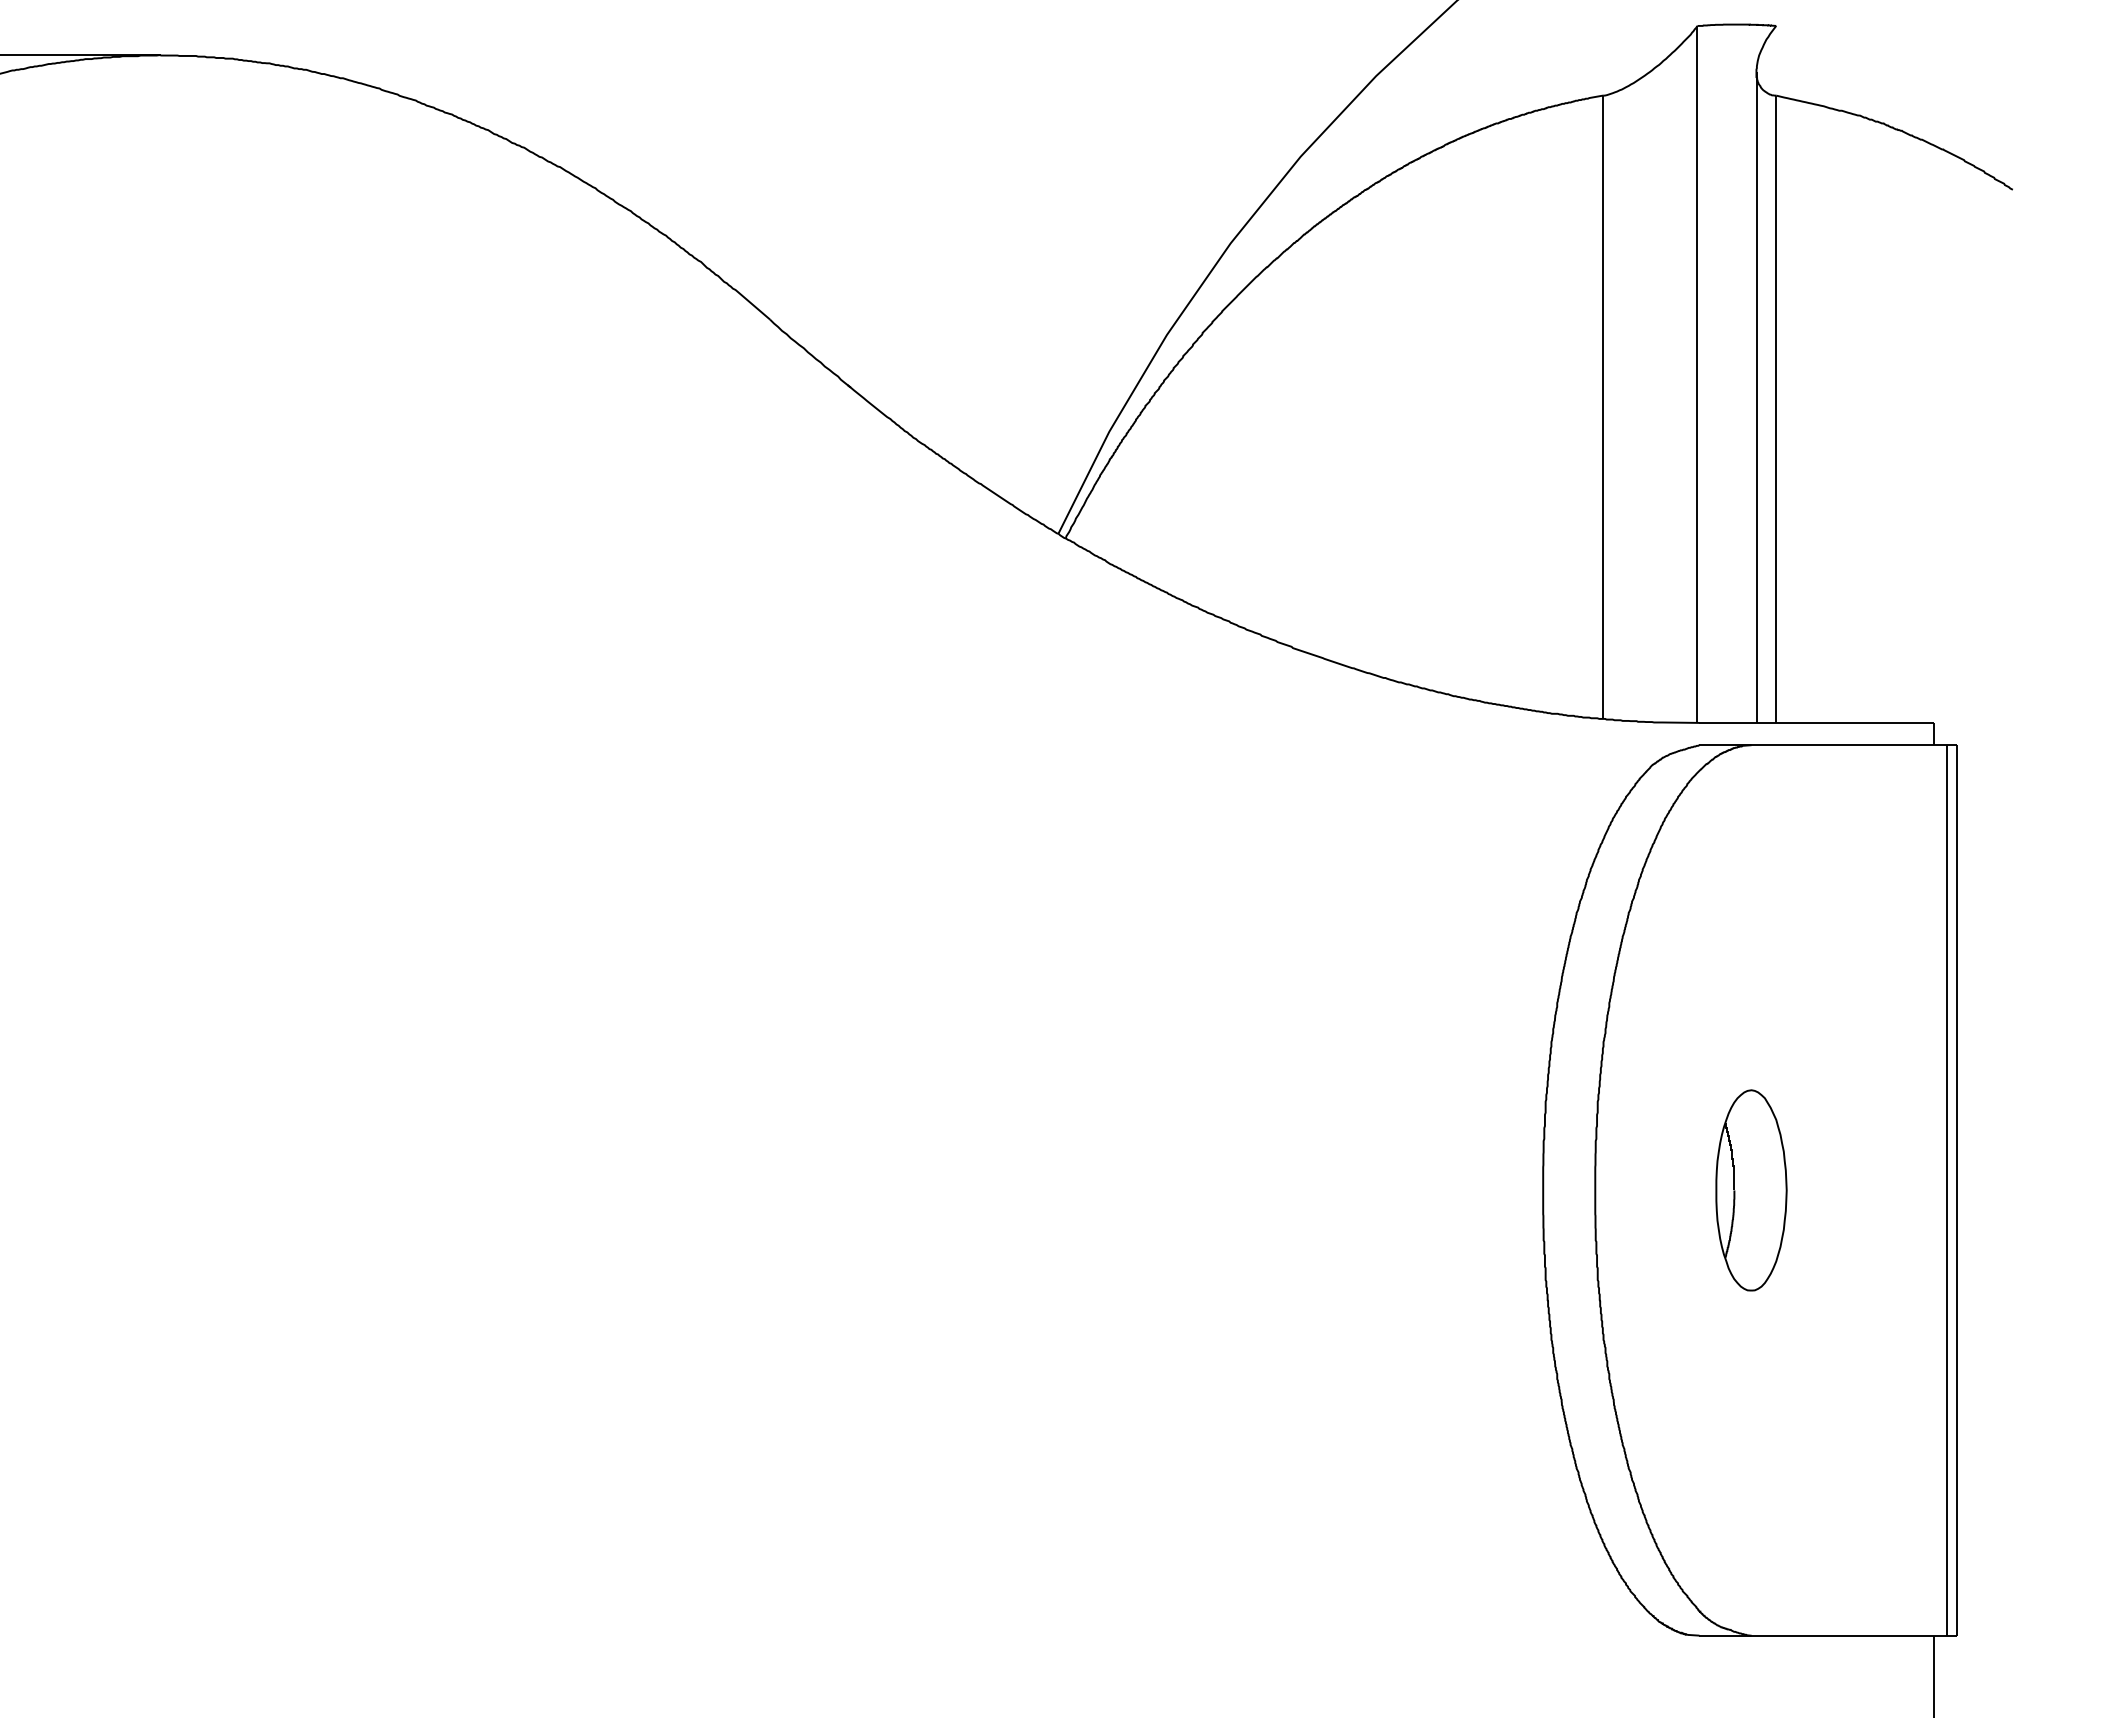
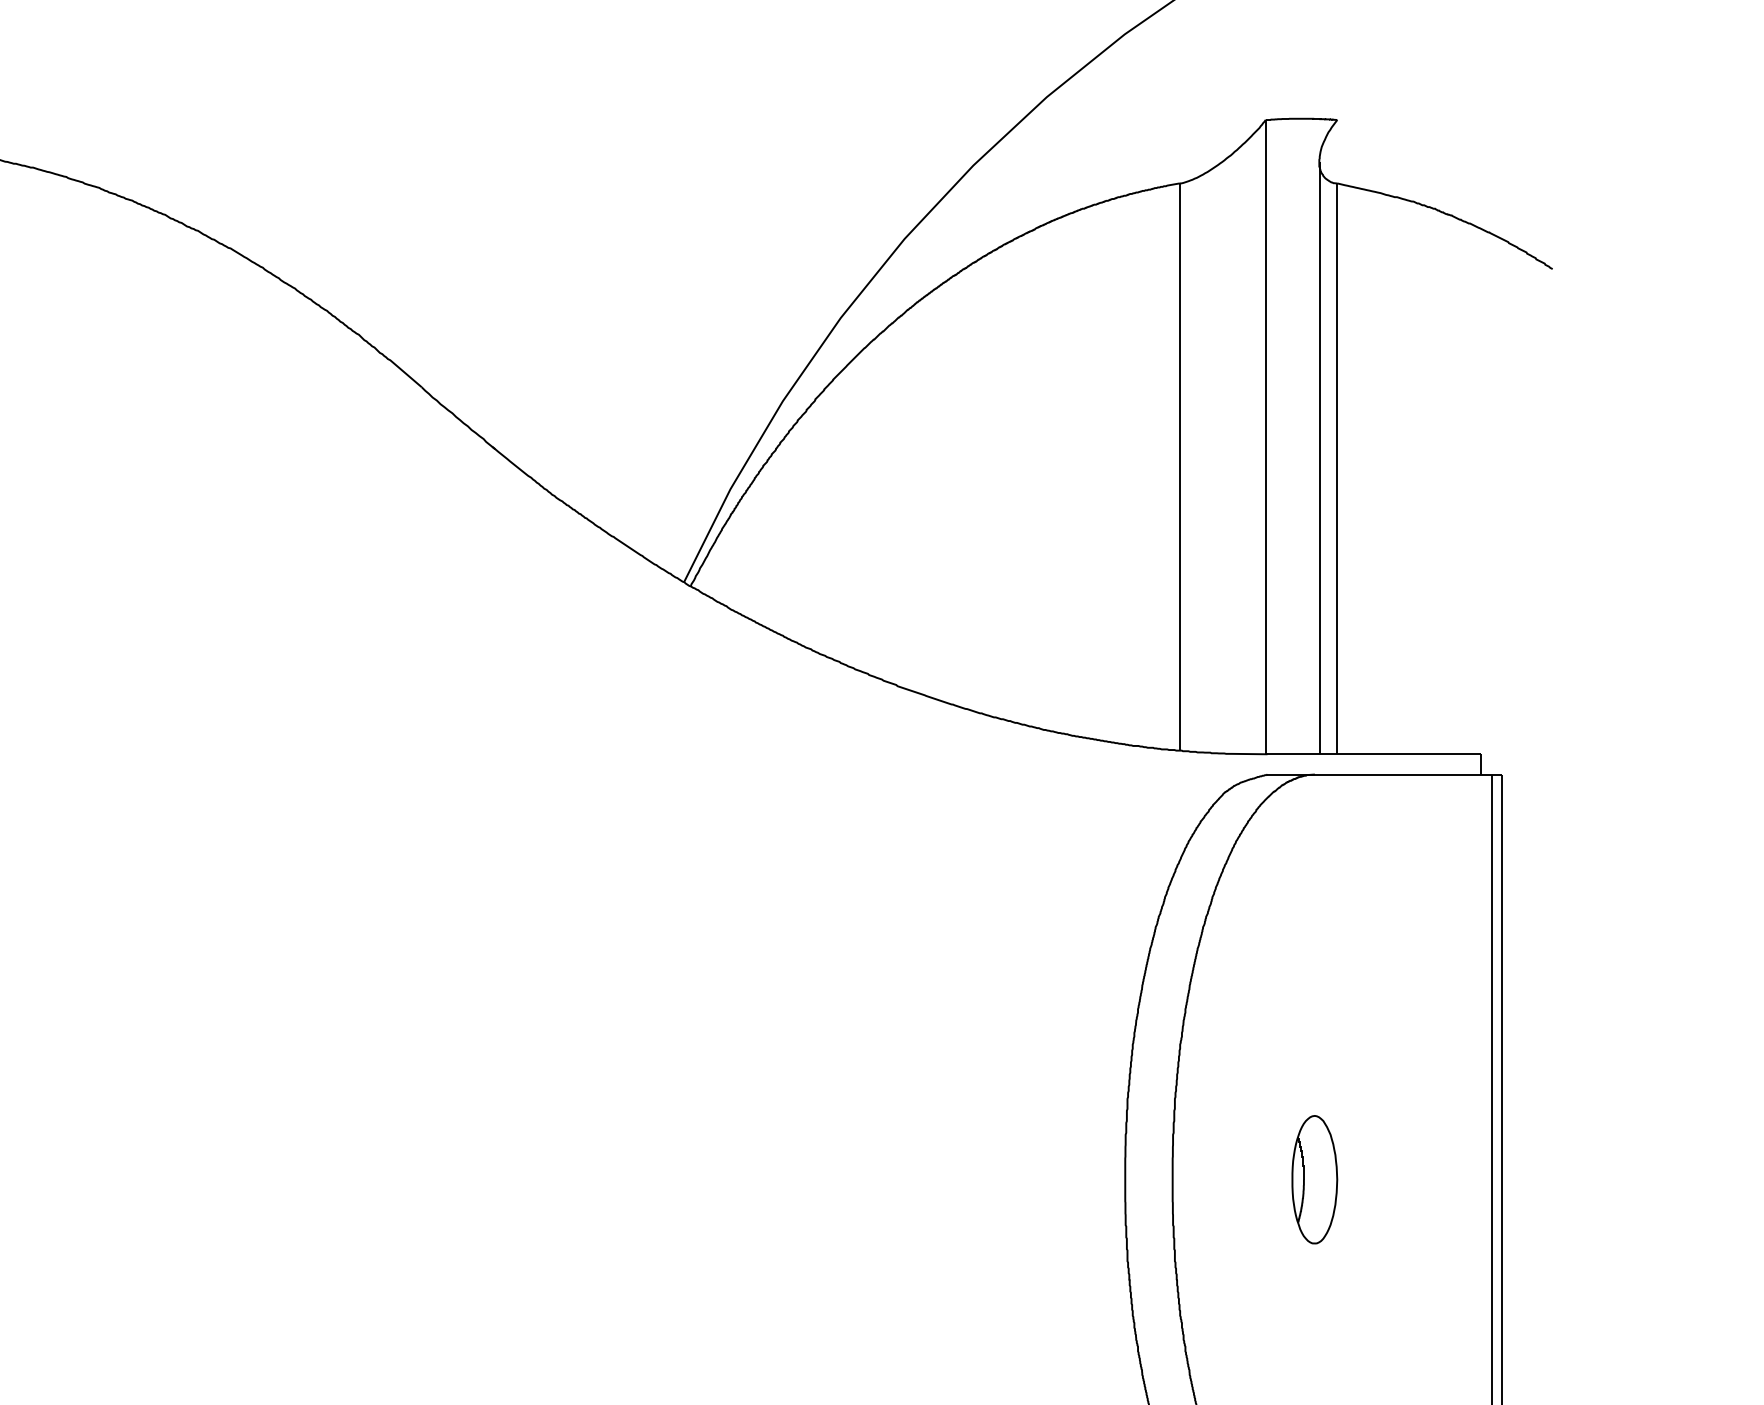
part: (1751, 1190) -> (1314, 1179), size x0.7

